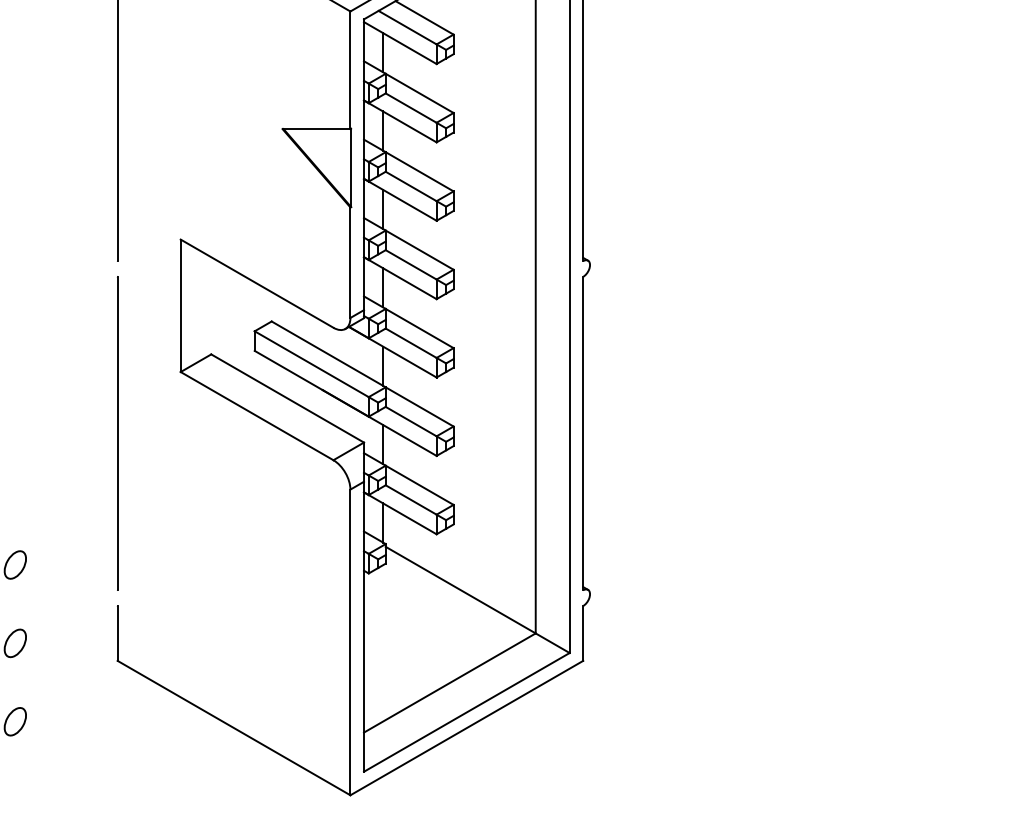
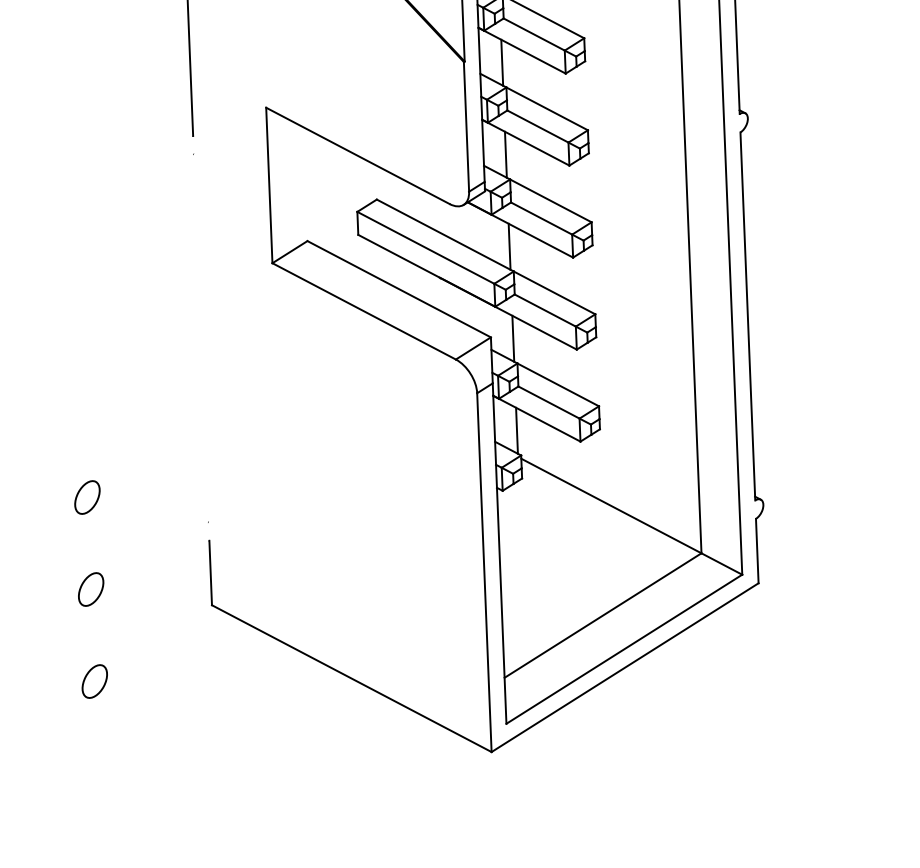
line: (117, 433) -> (201, 338), removed

